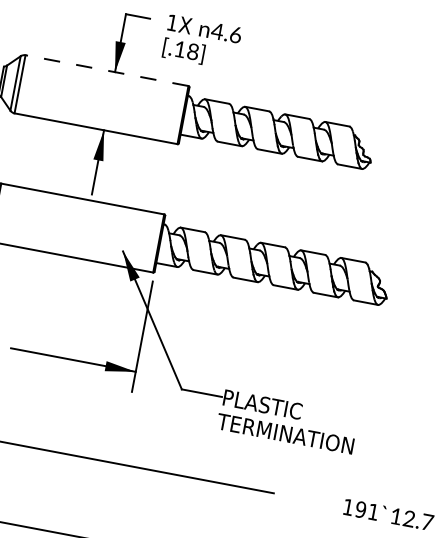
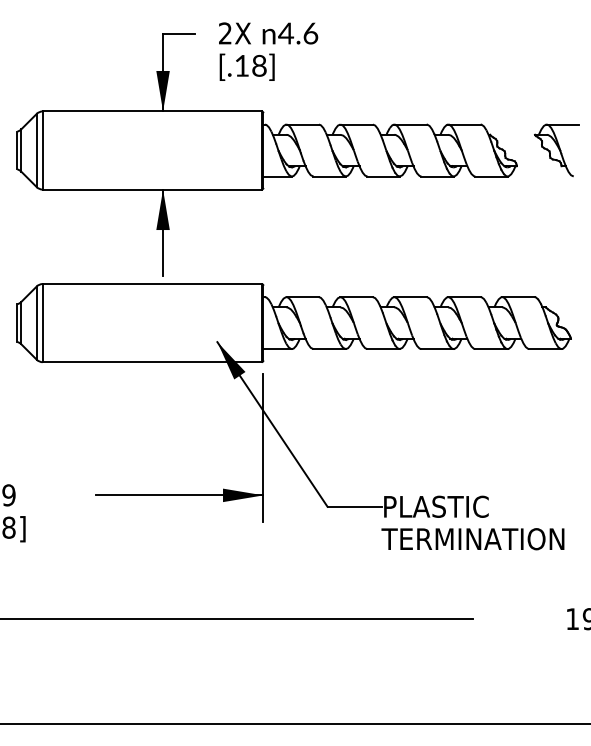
text: (172, 22) -> (225, 33), 1X -> 2X
line: (107, 70) -> (152, 111), dashed -> solid
part: (402, 156) -> (556, 150), added

